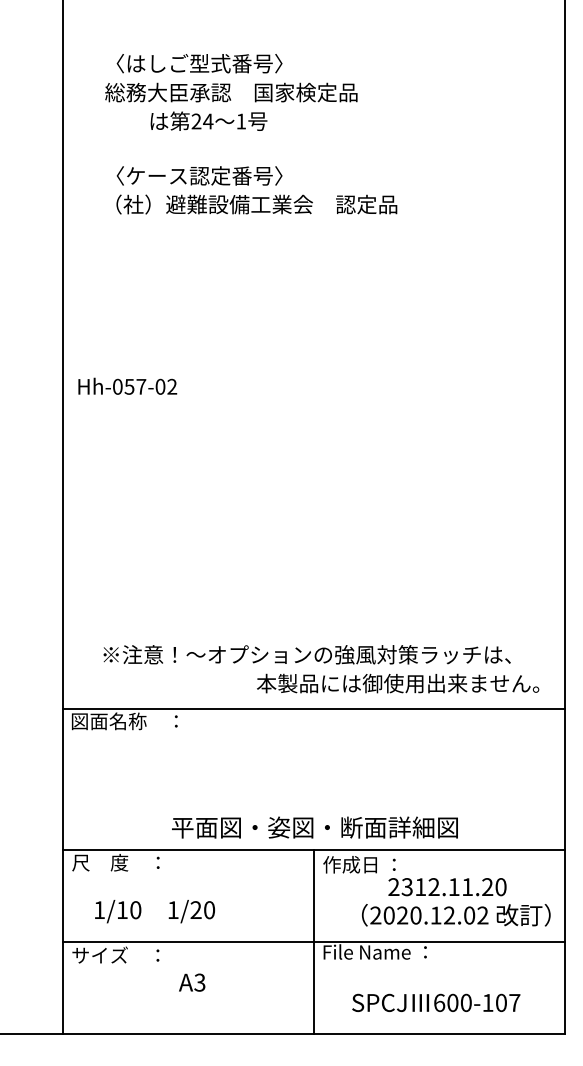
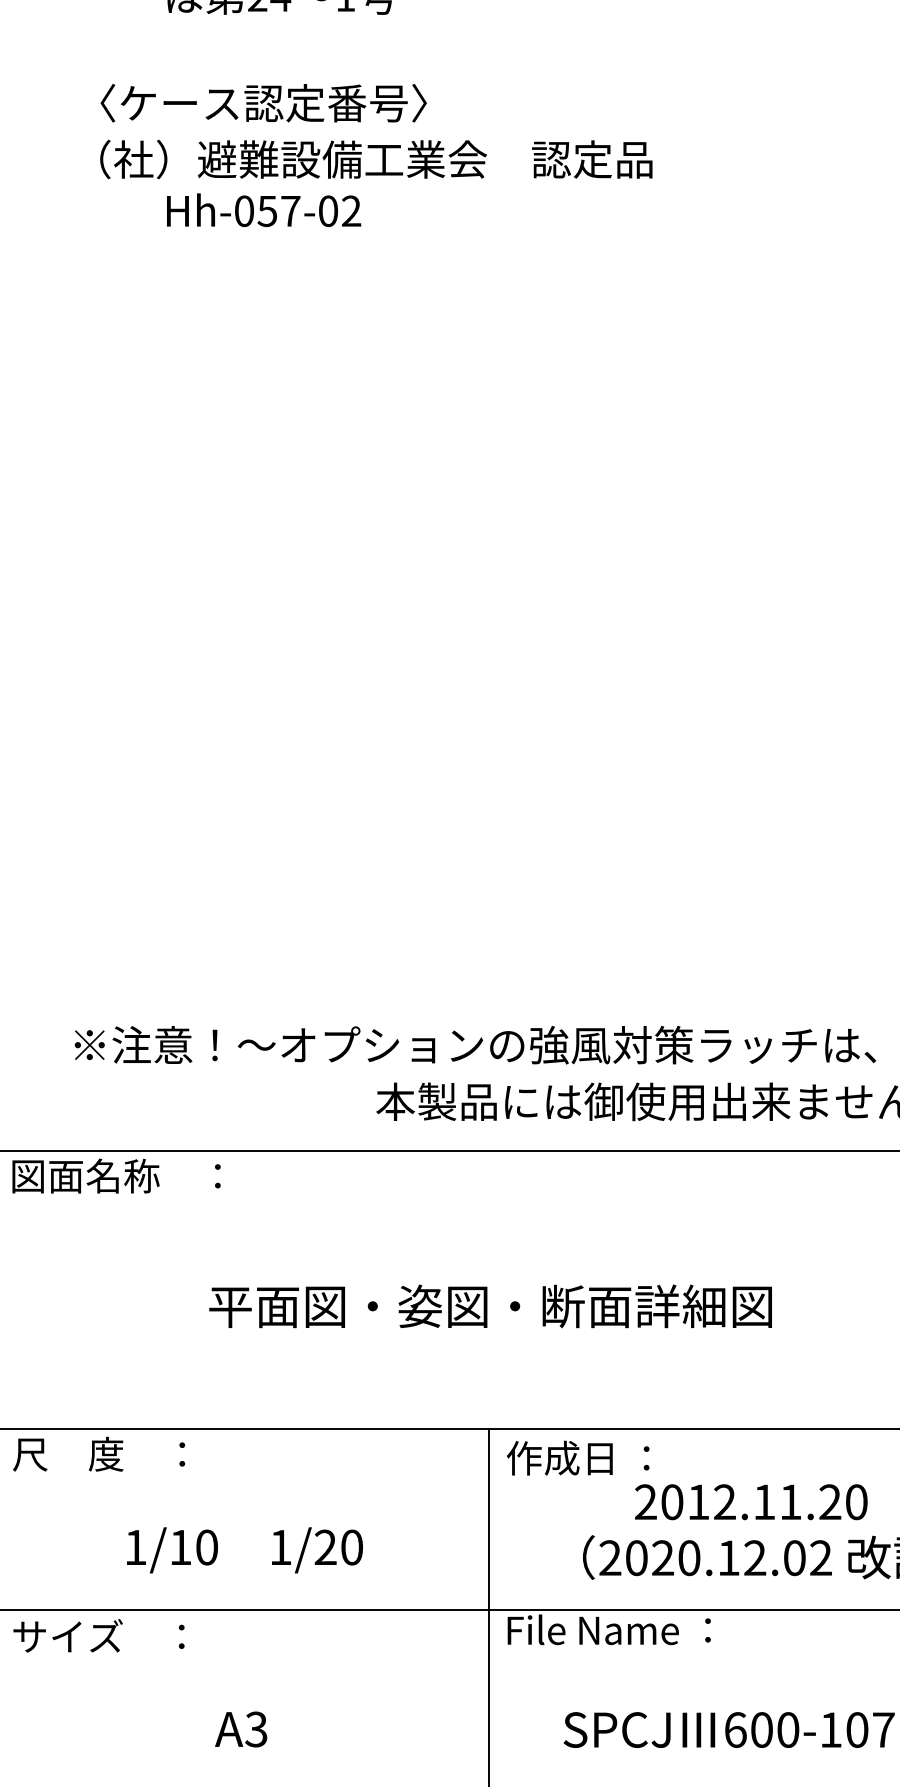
text: (127, 385) -> (263, 208), moved
text: (314, 827) -> (489, 1306), moved
text: (406, 887) -> (670, 1502), 2312.11.20 -> 2012.11.20
text: (154, 911) -> (243, 1550), moved
text: (192, 982) -> (241, 1729), moved

